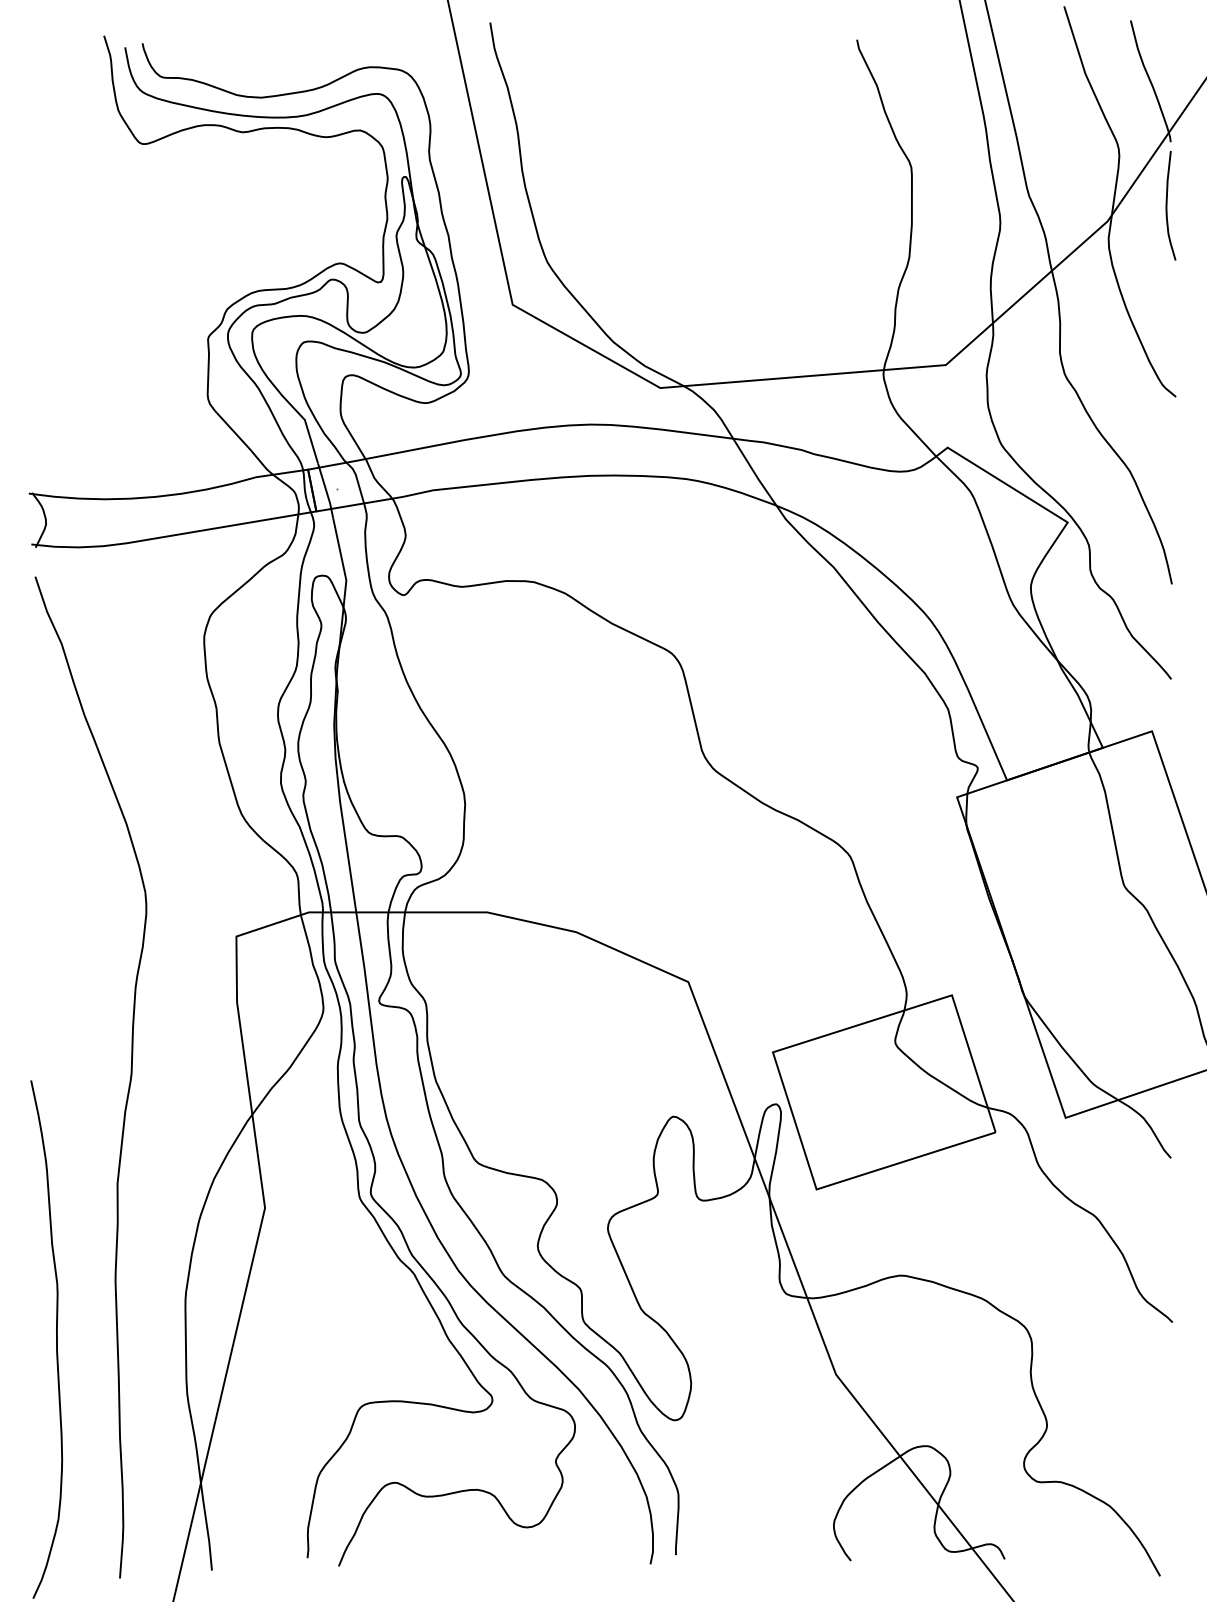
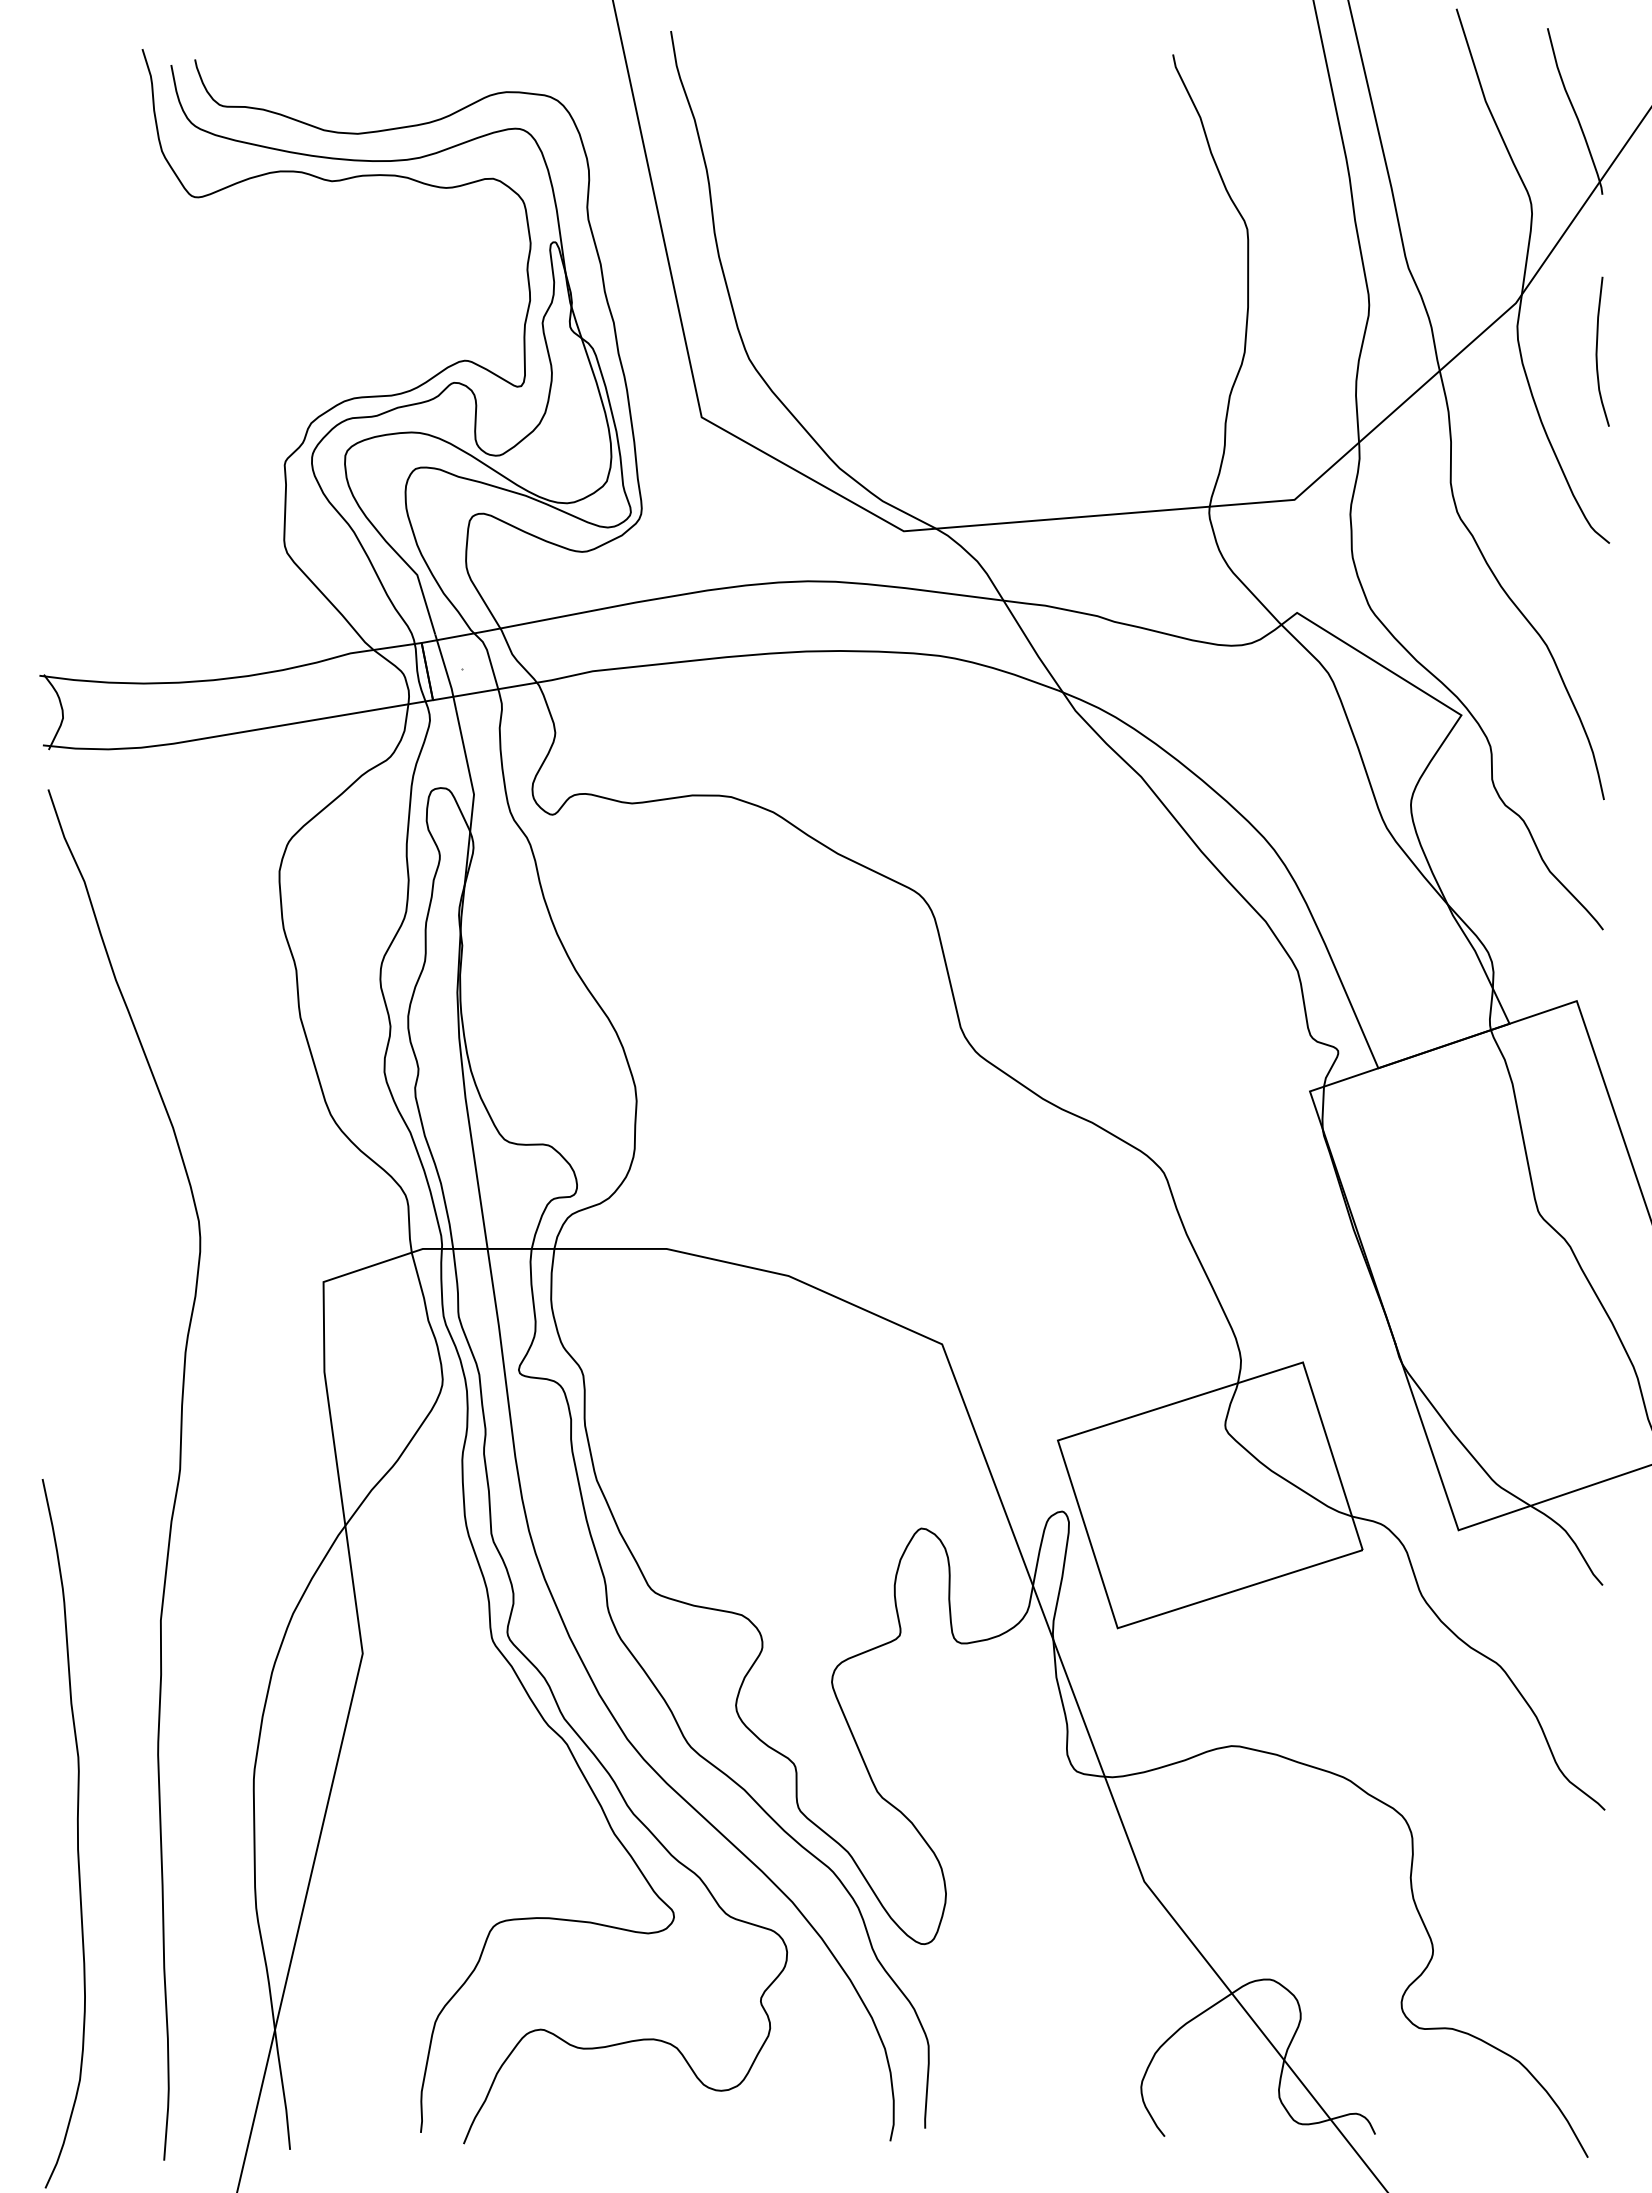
curve: (1167, 205) -> (1597, 351), moved

